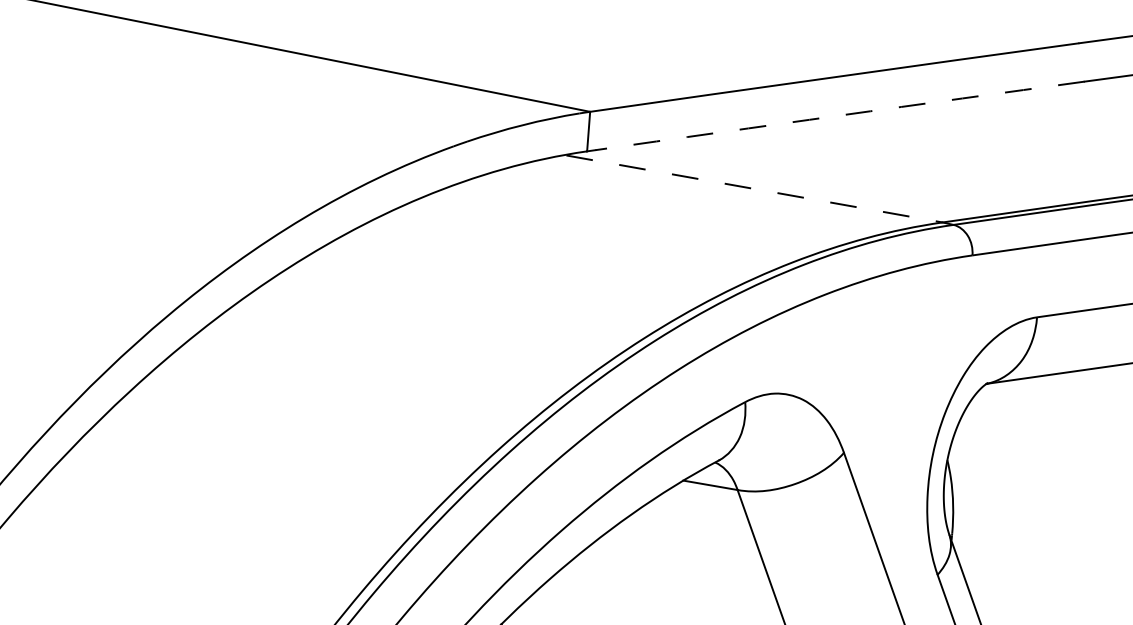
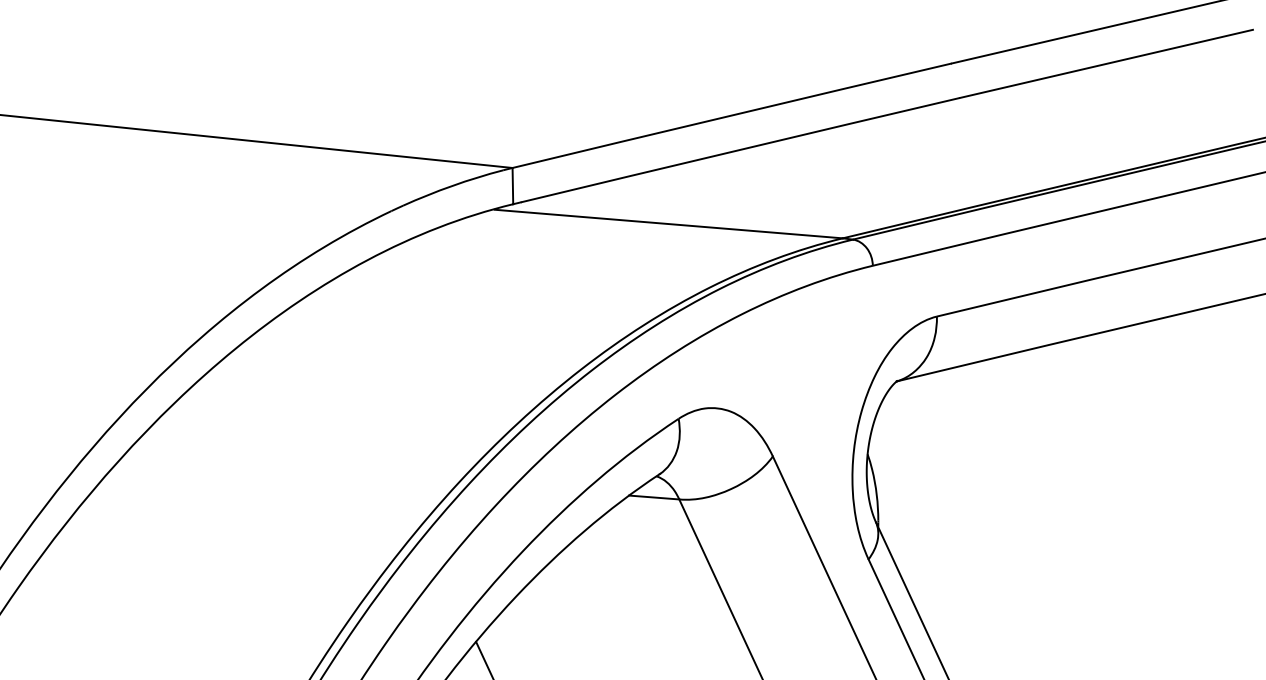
arc: (840, 115) -> (740, 149), dashed -> solid
line: (754, 189) -> (668, 224), dashed -> solid

